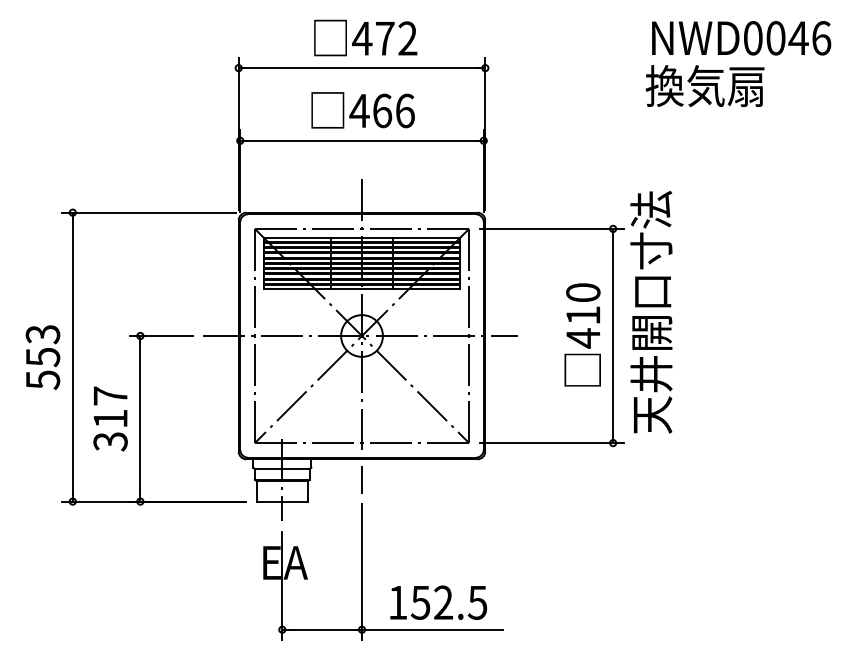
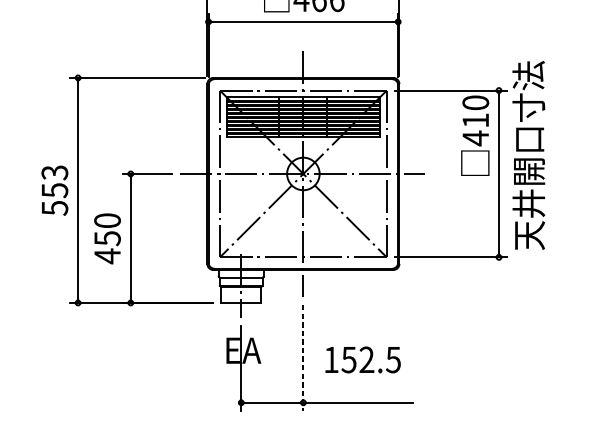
text: (582, 334) -> (475, 135), moved
text: (110, 419) -> (107, 239), 317 -> 450
line: (362, 572) -> (303, 358), solid -> dashed
text: (438, 602) -> (362, 359), moved

